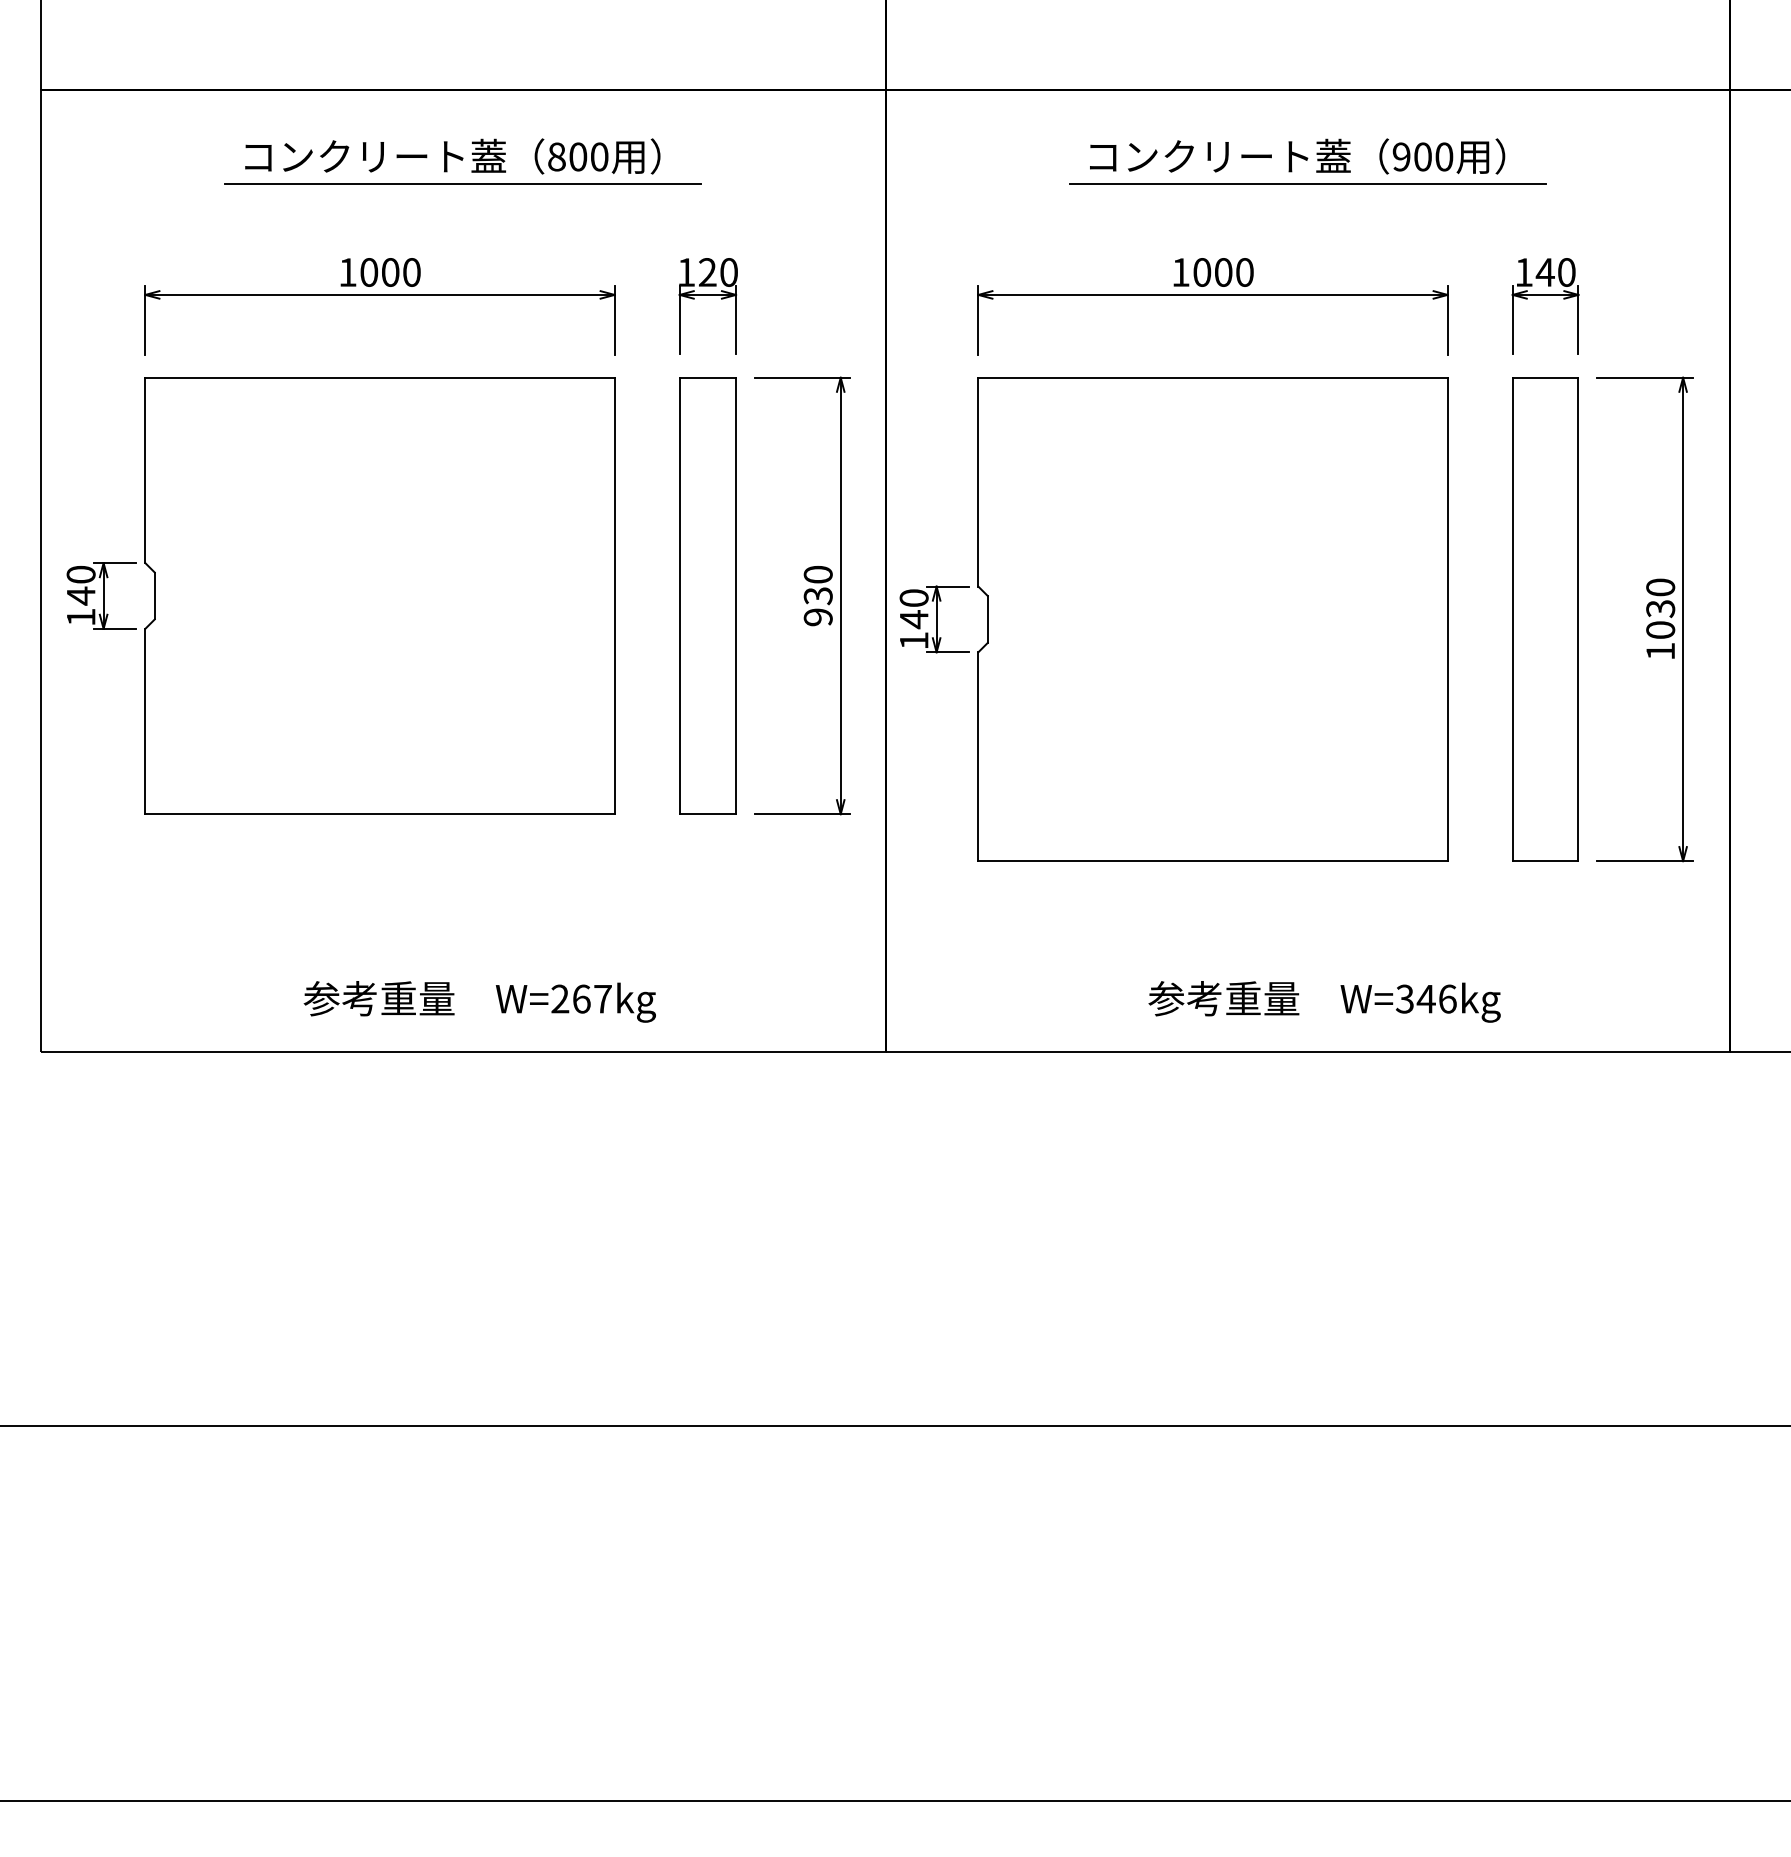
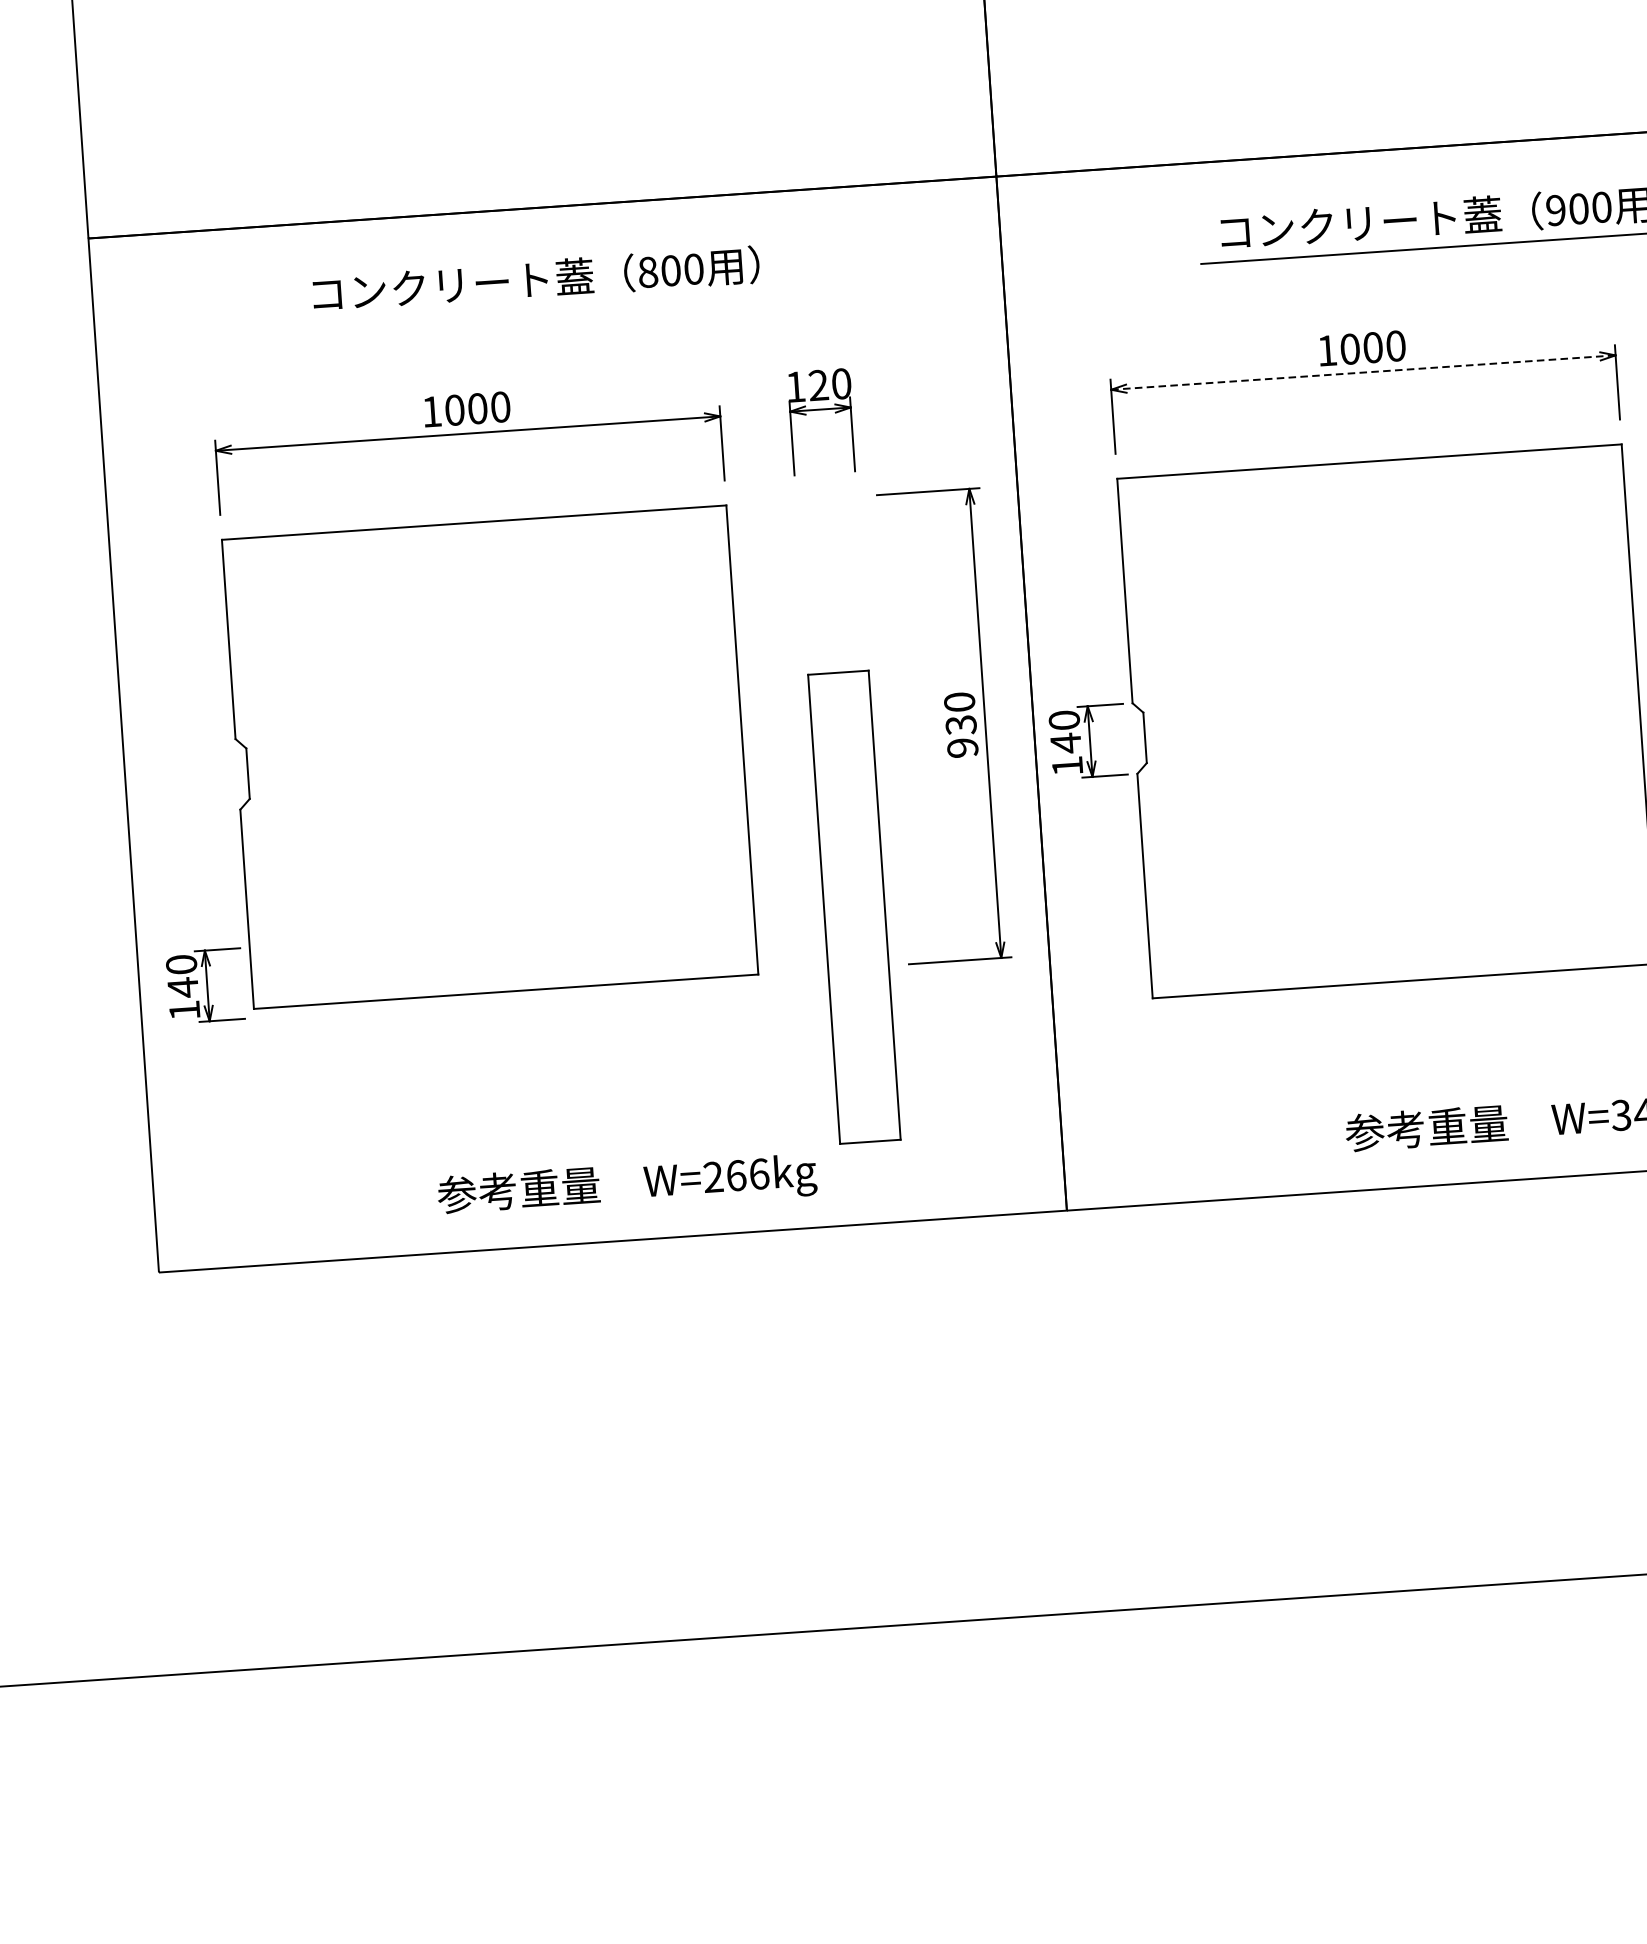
line: (462, 184) -> (548, 308), removed
line: (1213, 294) -> (1363, 372), solid -> dashed
part: (101, 595) -> (204, 985), moved
part: (707, 595) -> (853, 906), moved
text: (603, 998) -> (759, 1173), W=267kg -> W=266kg

